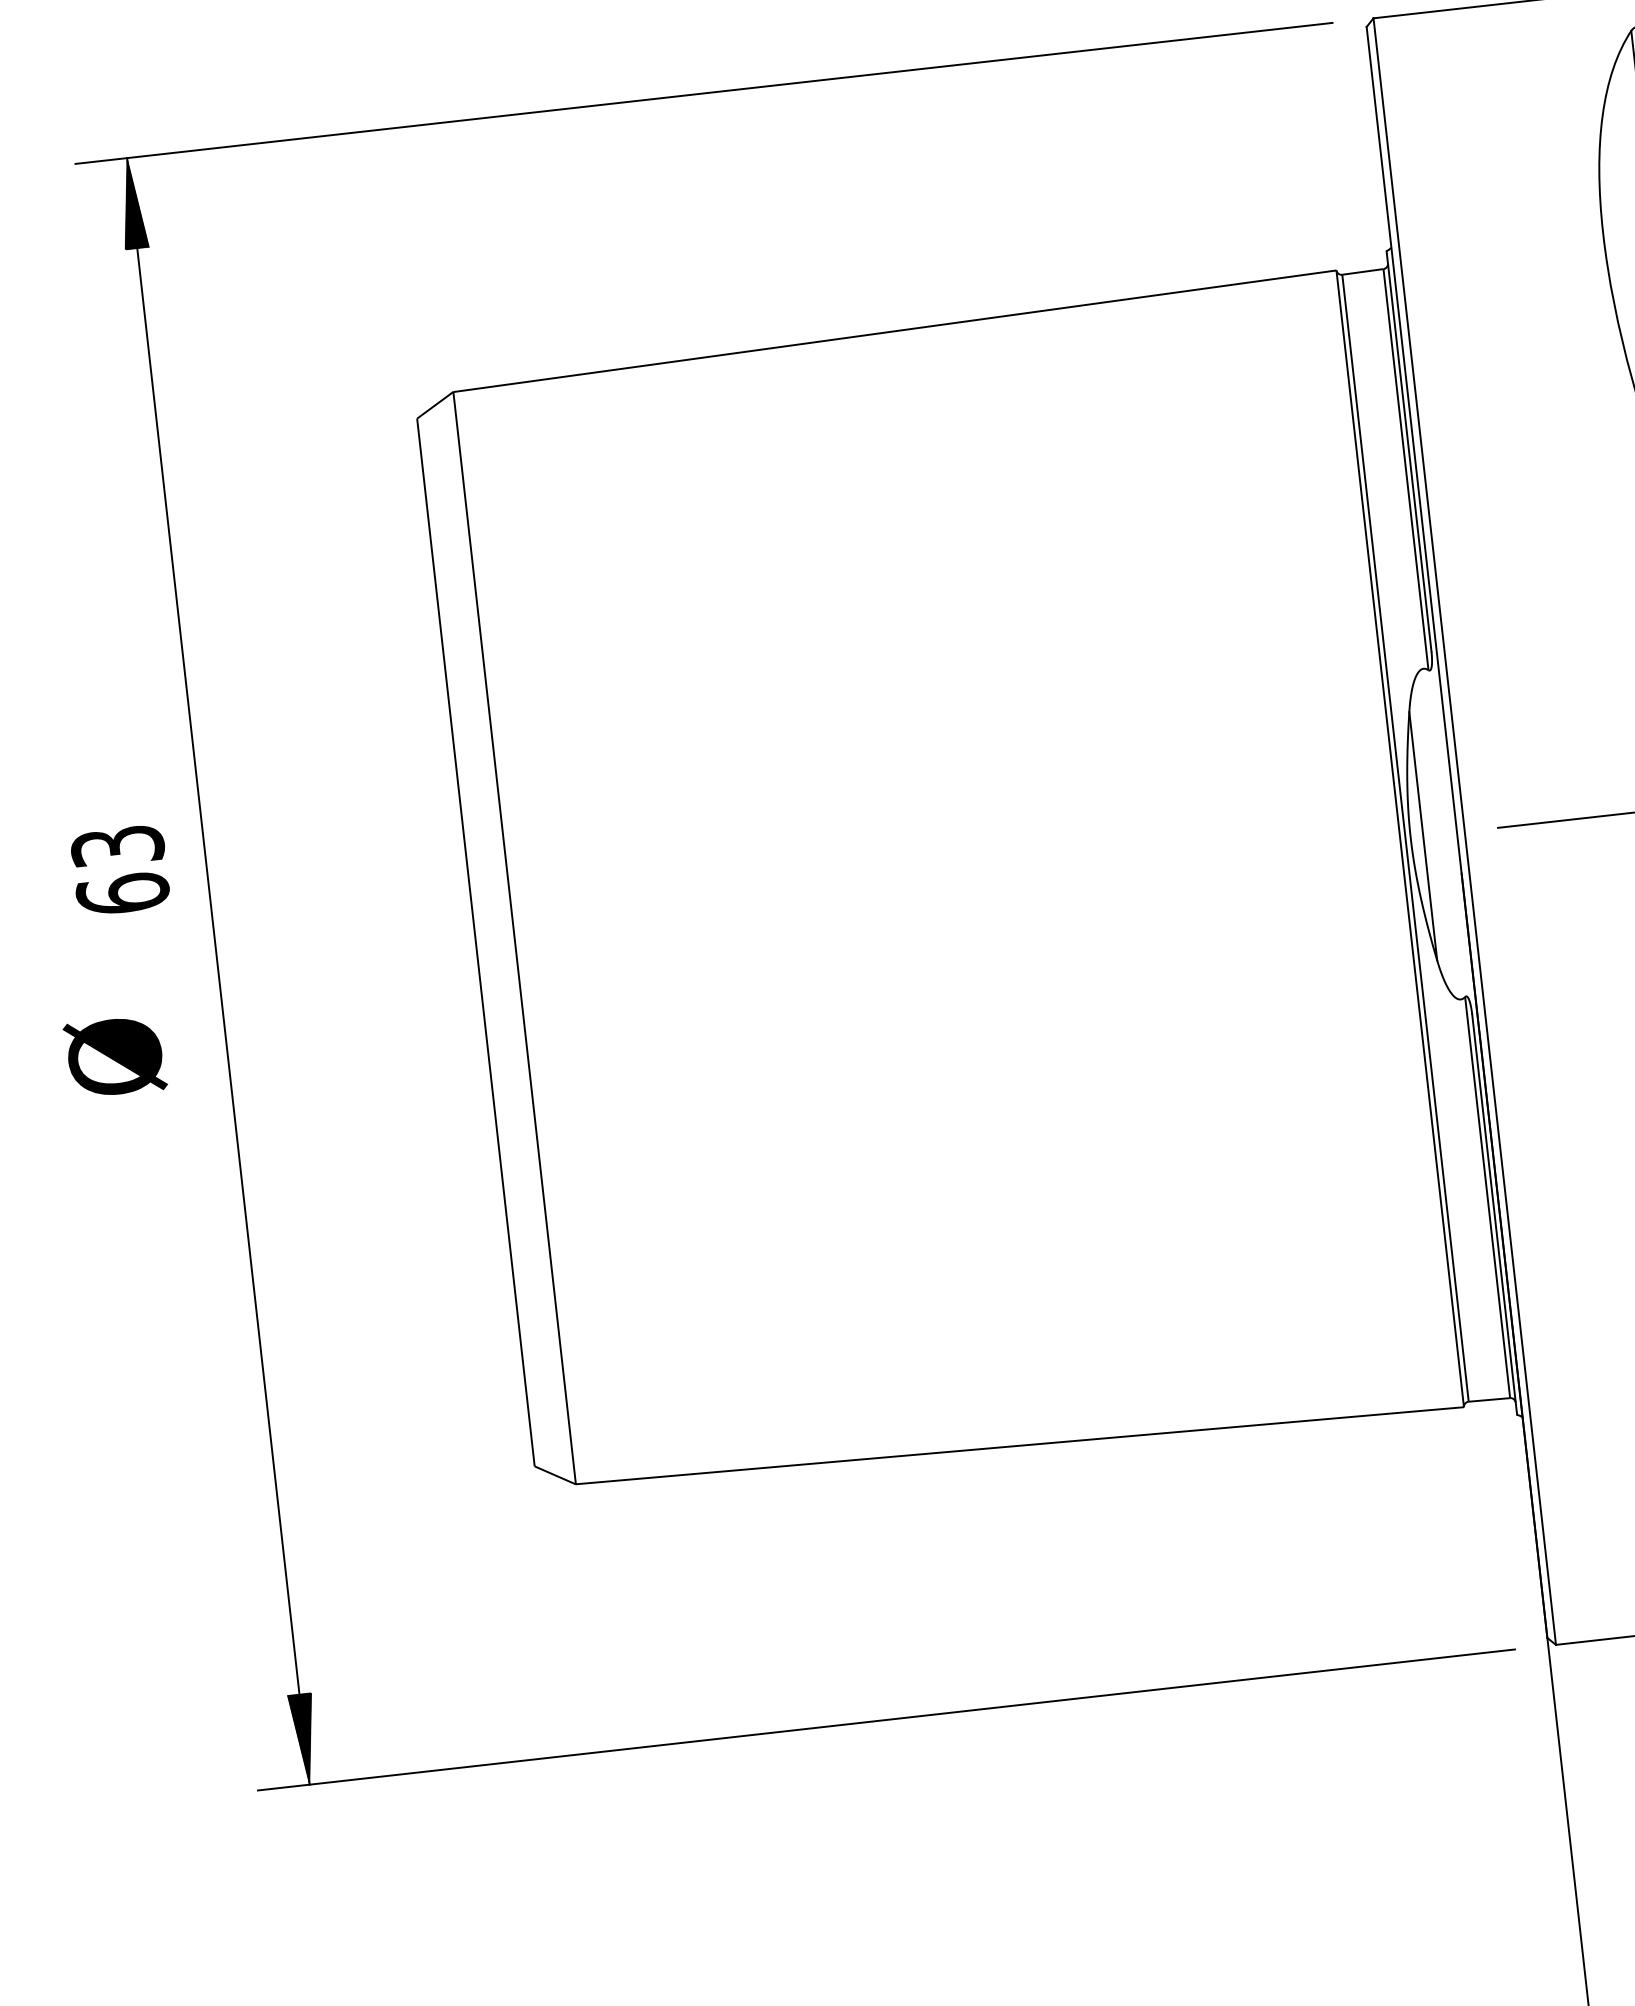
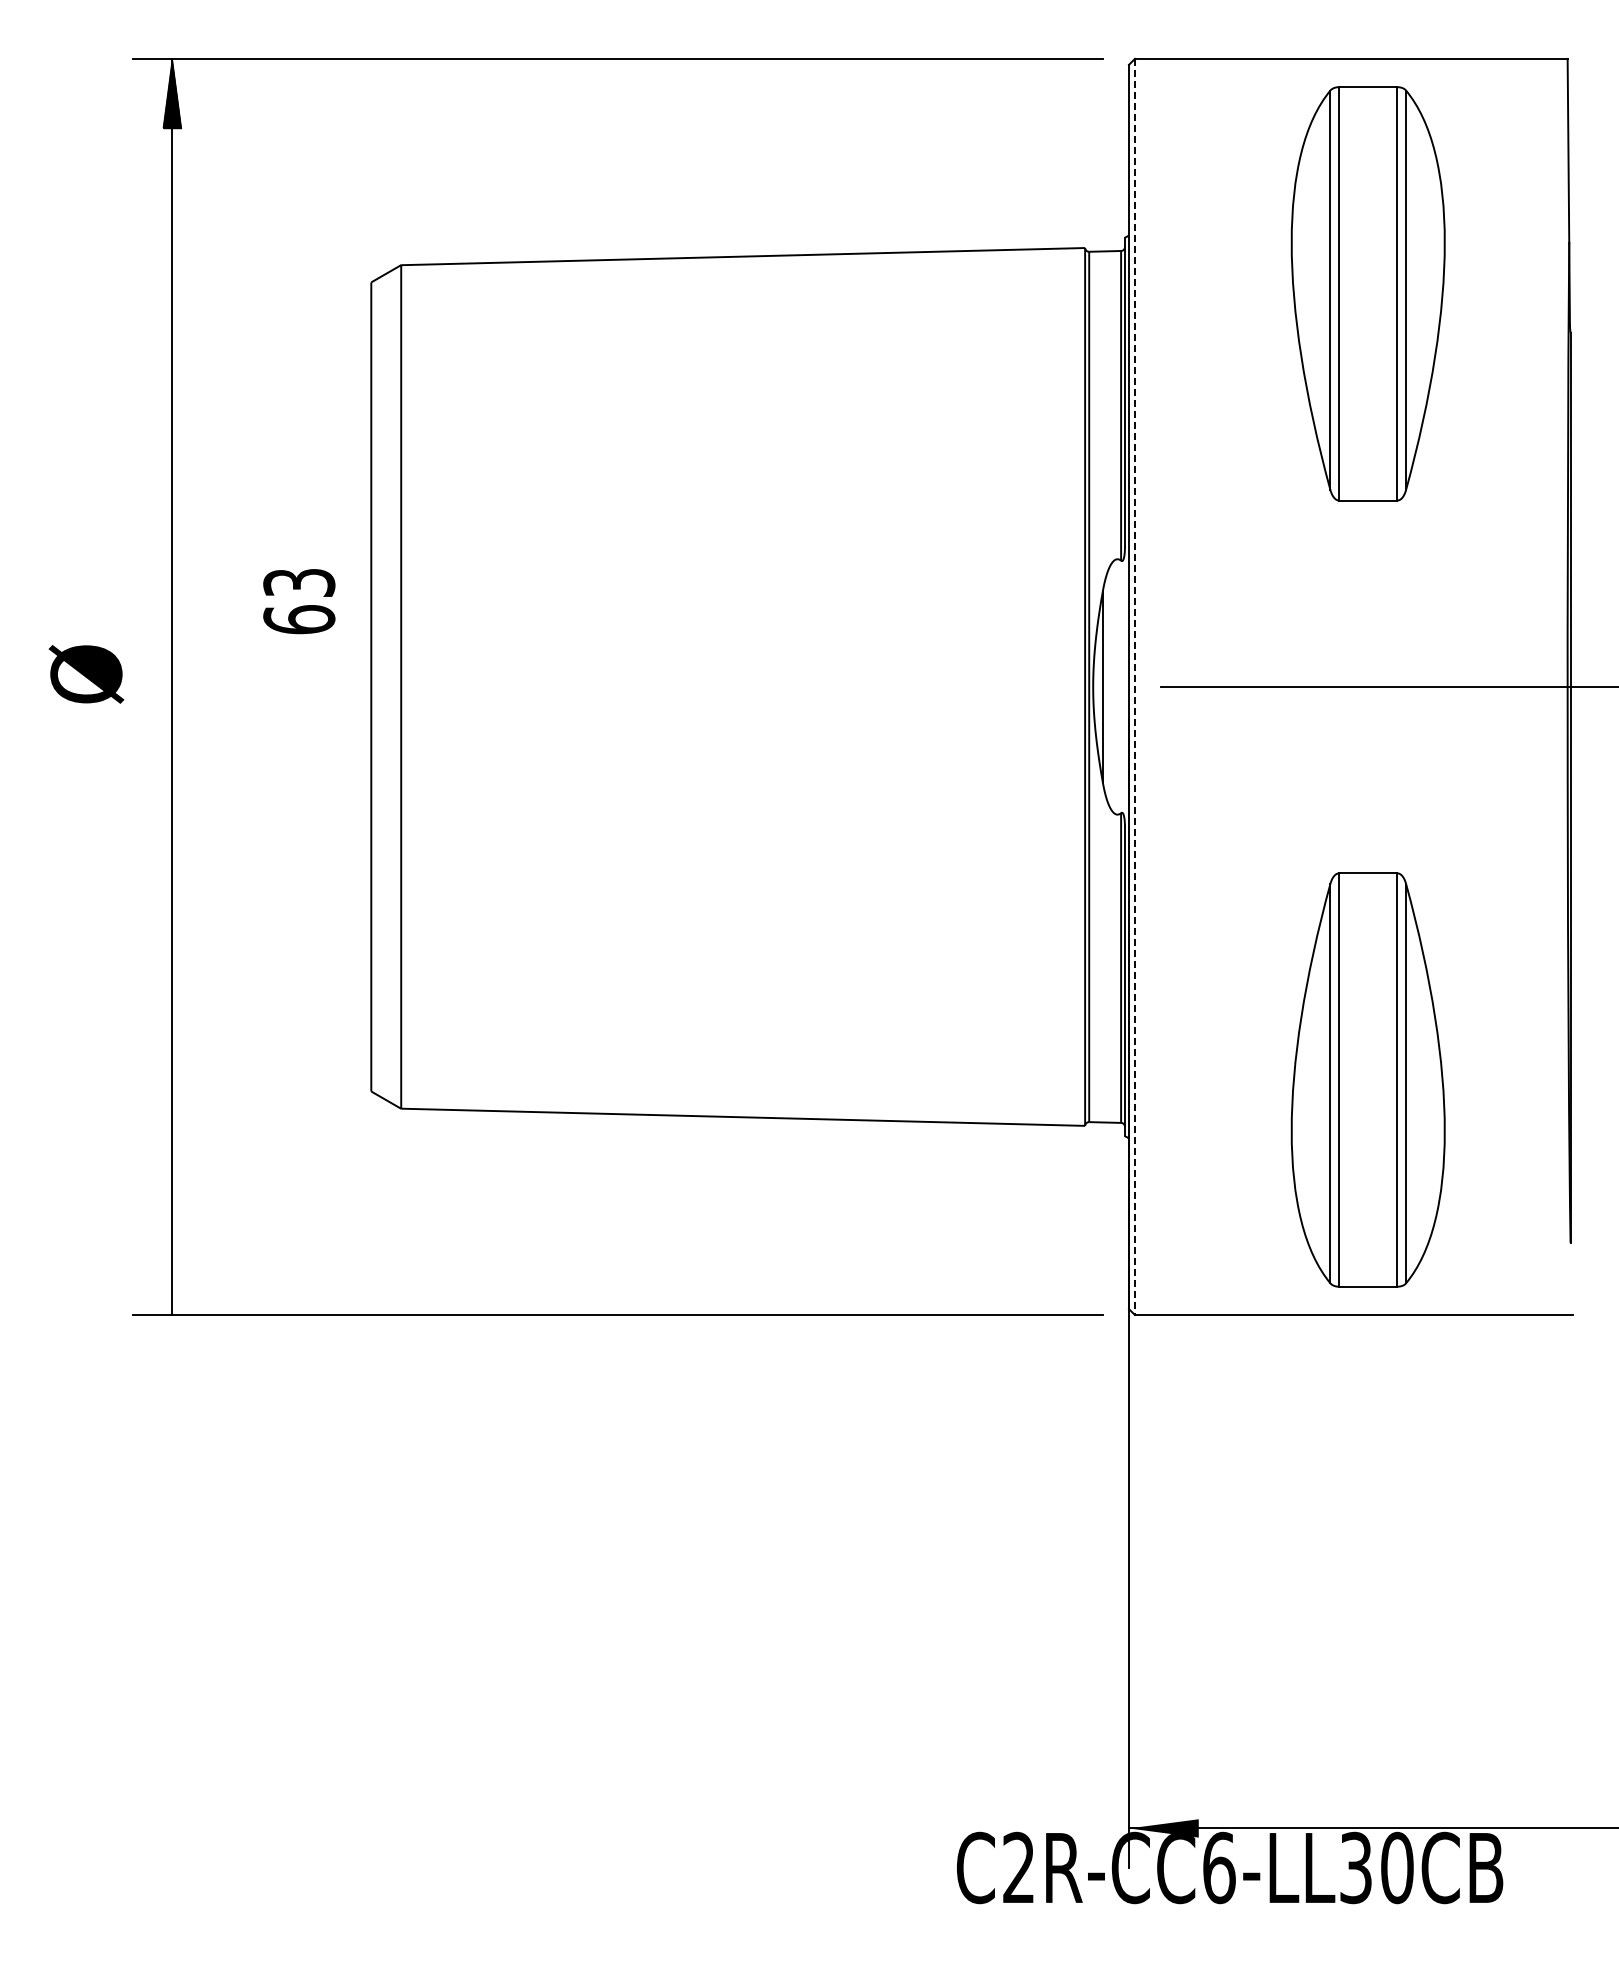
line: (1464, 832) -> (1134, 687), solid -> dashed
text: (120, 870) -> (299, 601), moved
text: (115, 1057) -> (86, 674), moved
hatch: (304, 1738) -> (172, 1279), removed

